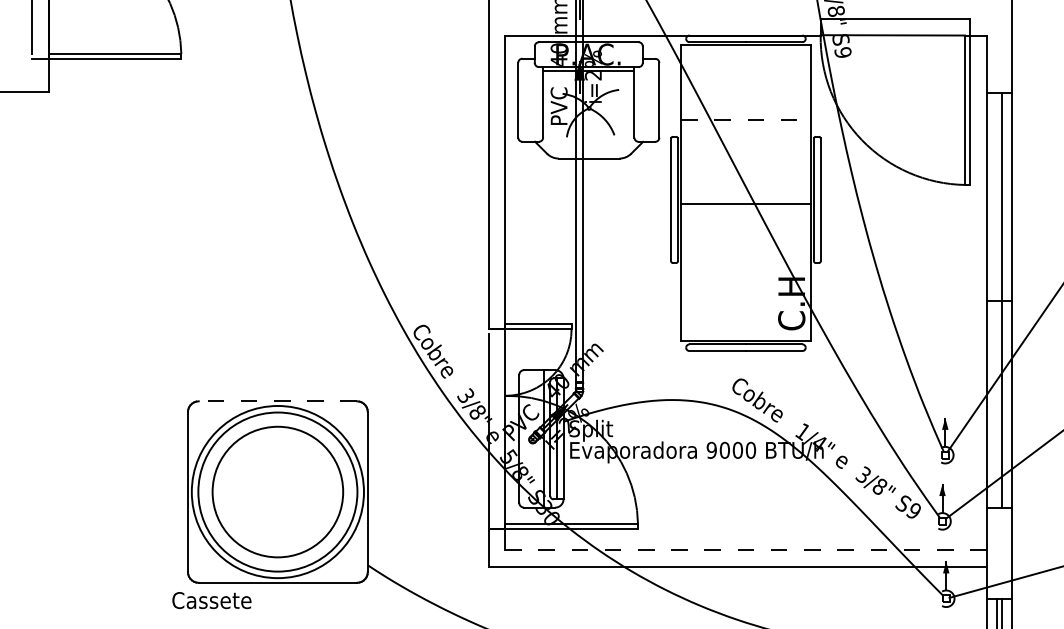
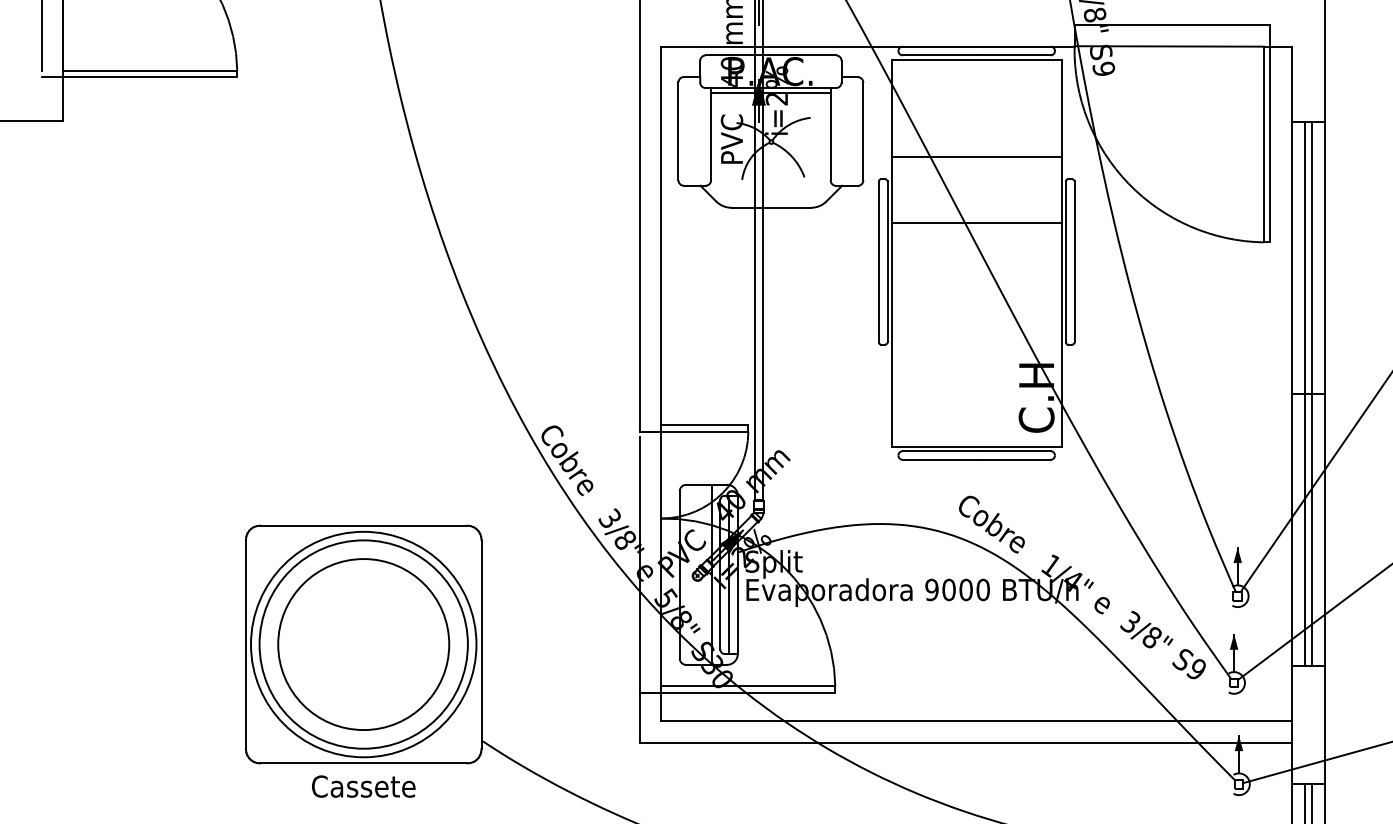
line: (745, 119) -> (976, 156), dashed -> solid
line: (745, 203) -> (976, 222), moved
line: (996, 300) -> (1304, 393), added
line: (277, 401) -> (363, 525), dashed -> solid
line: (745, 550) -> (976, 721), dashed -> solid
text: (211, 600) -> (363, 786), moved

